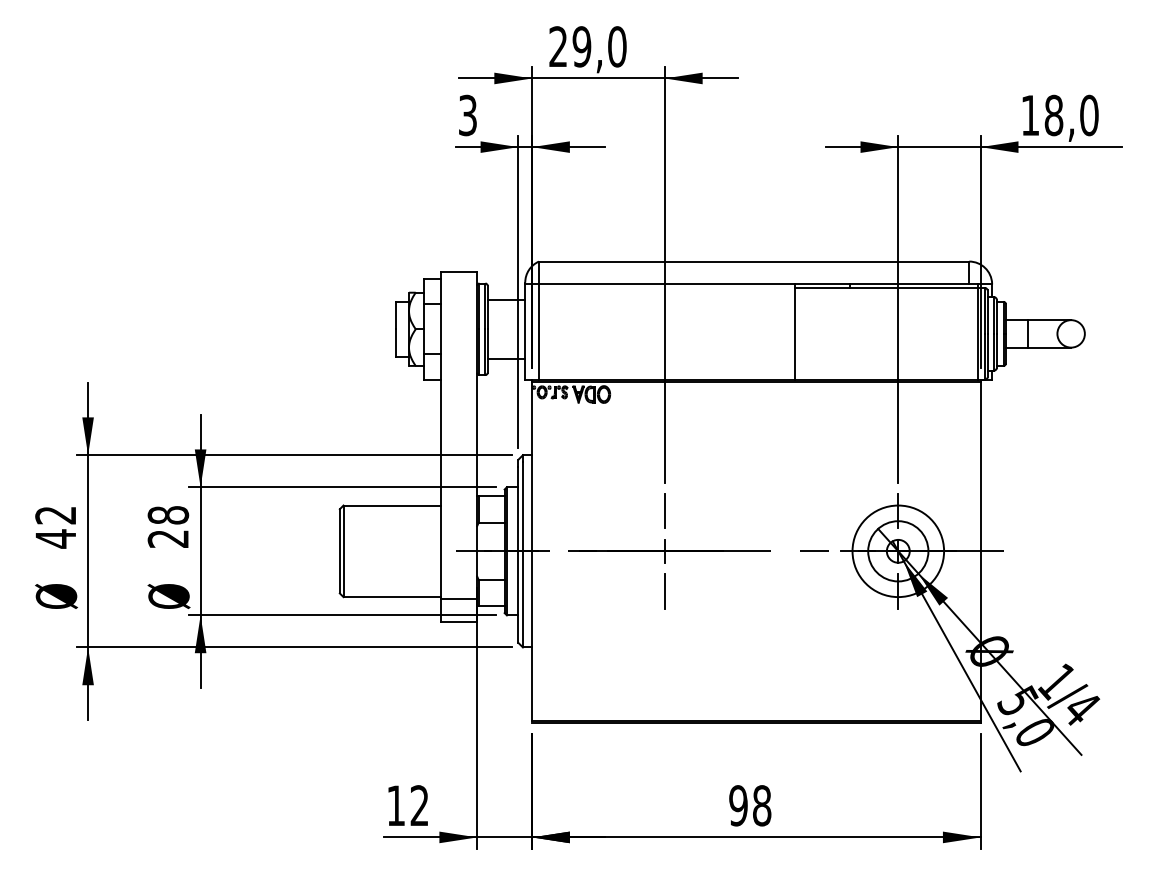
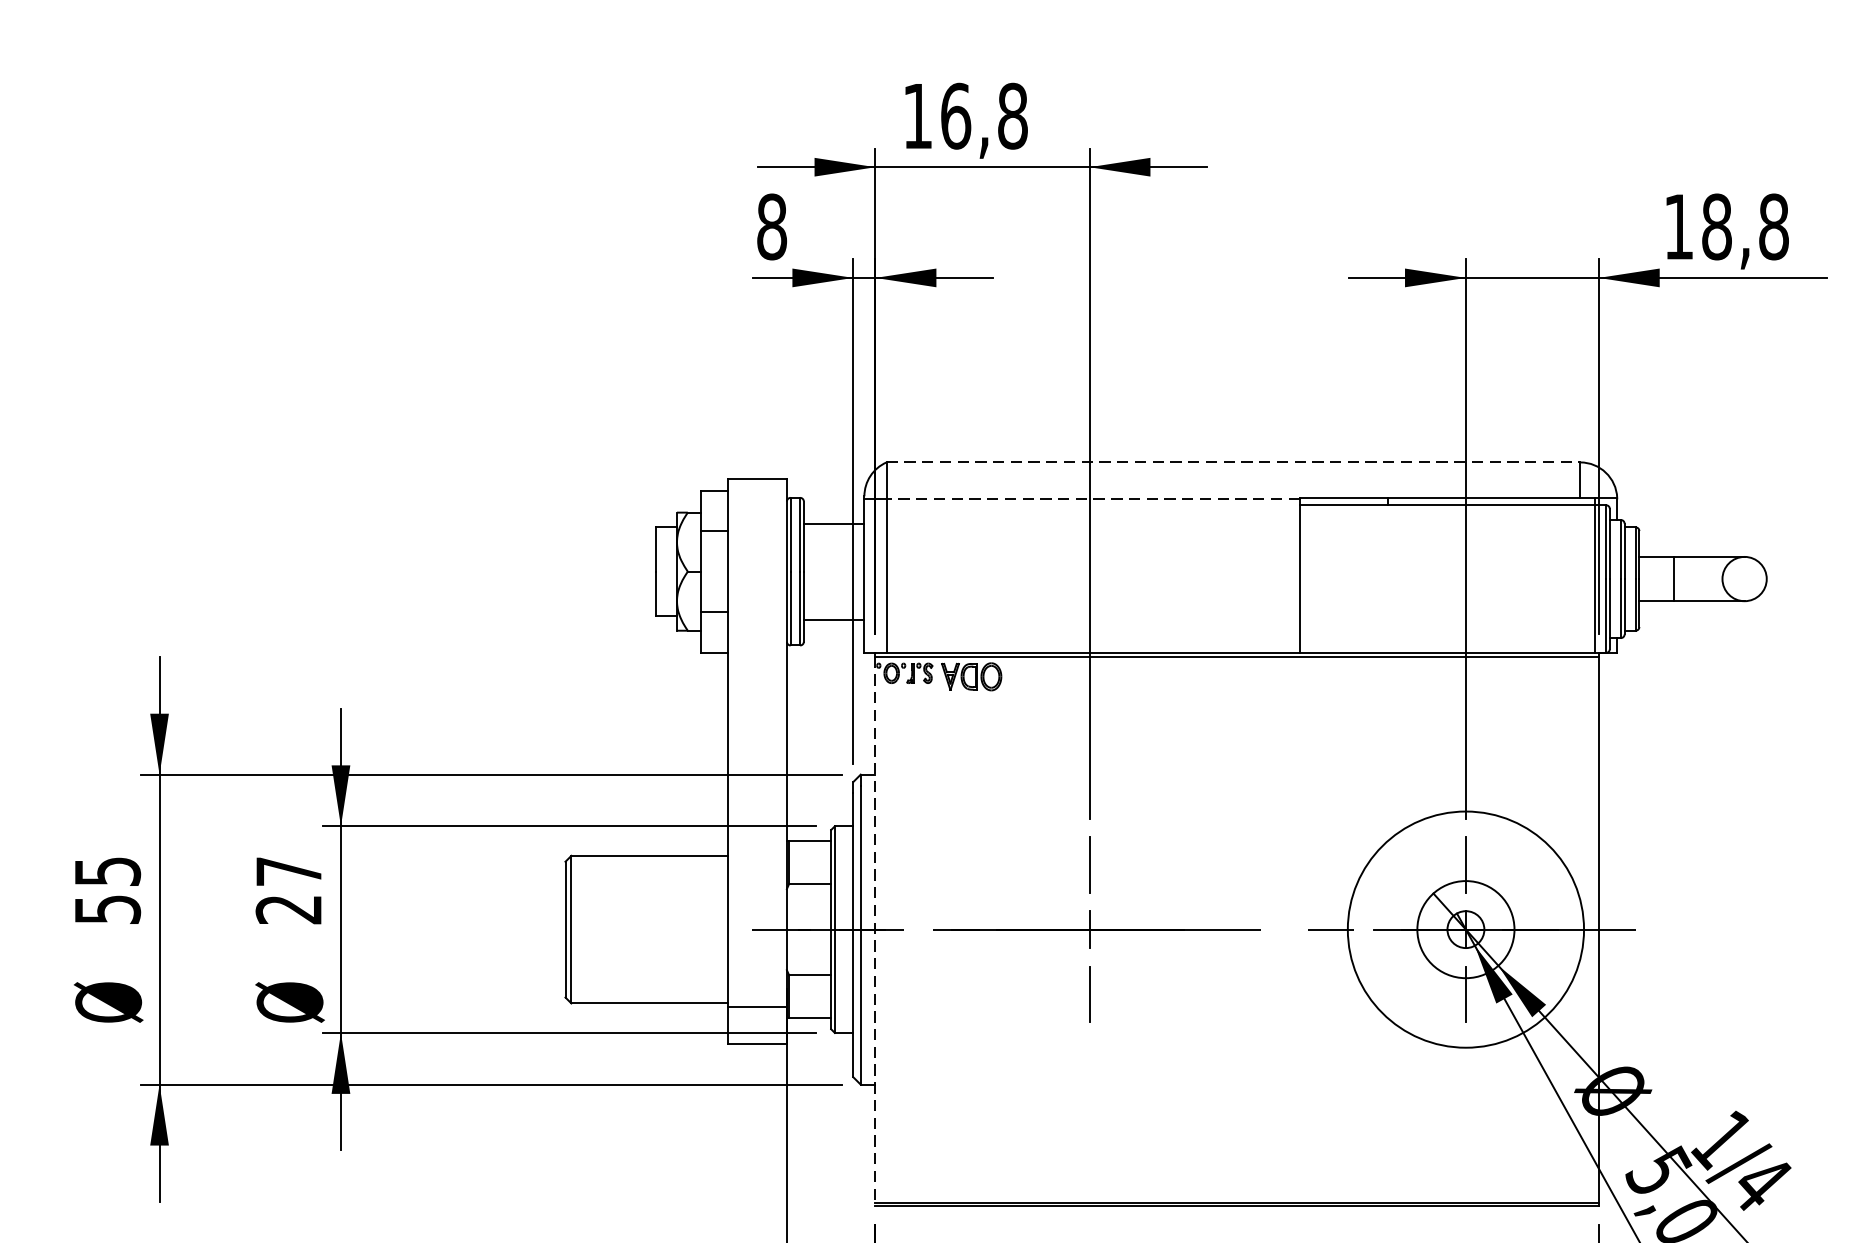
text: (587, 46) -> (964, 115), 29,0 -> 16,8
text: (467, 115) -> (771, 226), 3 -> 8
text: (1089, 115) -> (1774, 226), 18,0 -> 18,8
line: (754, 261) -> (1234, 462), solid -> dashed
line: (666, 284) -> (1092, 499), solid -> dashed
text: (168, 515) -> (289, 871), 28 -> 27
text: (55, 527) -> (106, 891), 42 -> 55
line: (532, 551) -> (876, 929), solid -> dashed
circle: (898, 551) -> (1466, 929), size x1.6

